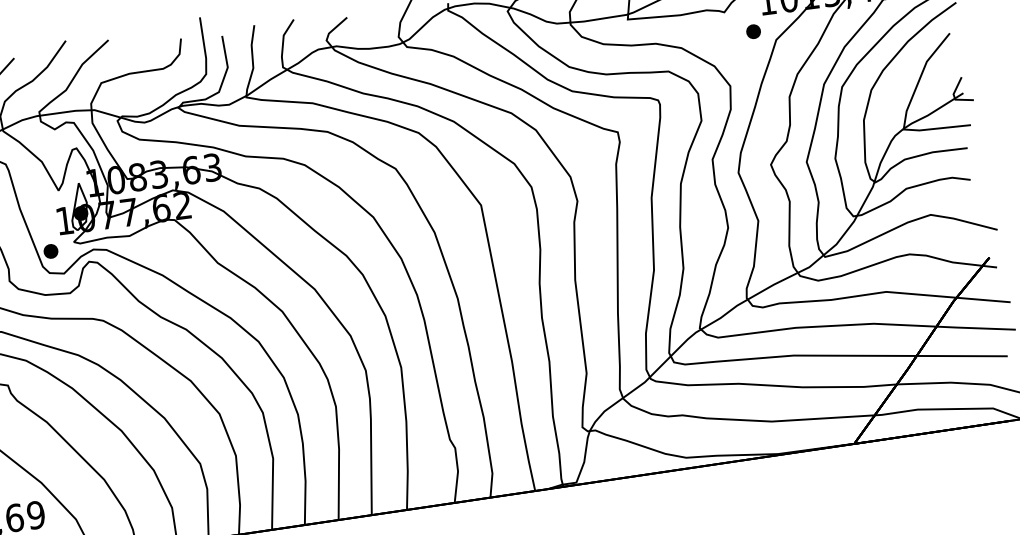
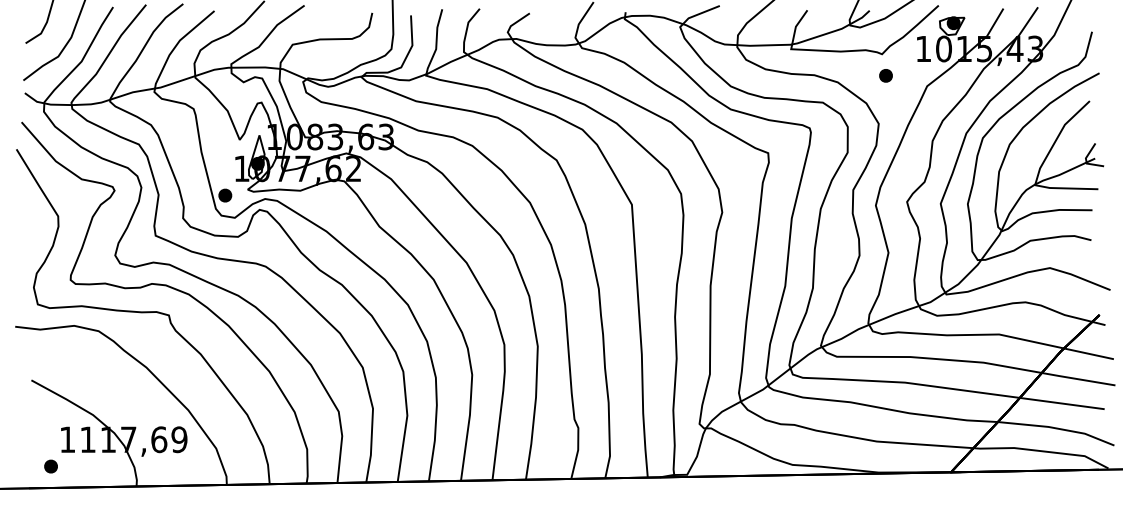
part: (753, 31) -> (885, 75), moved

